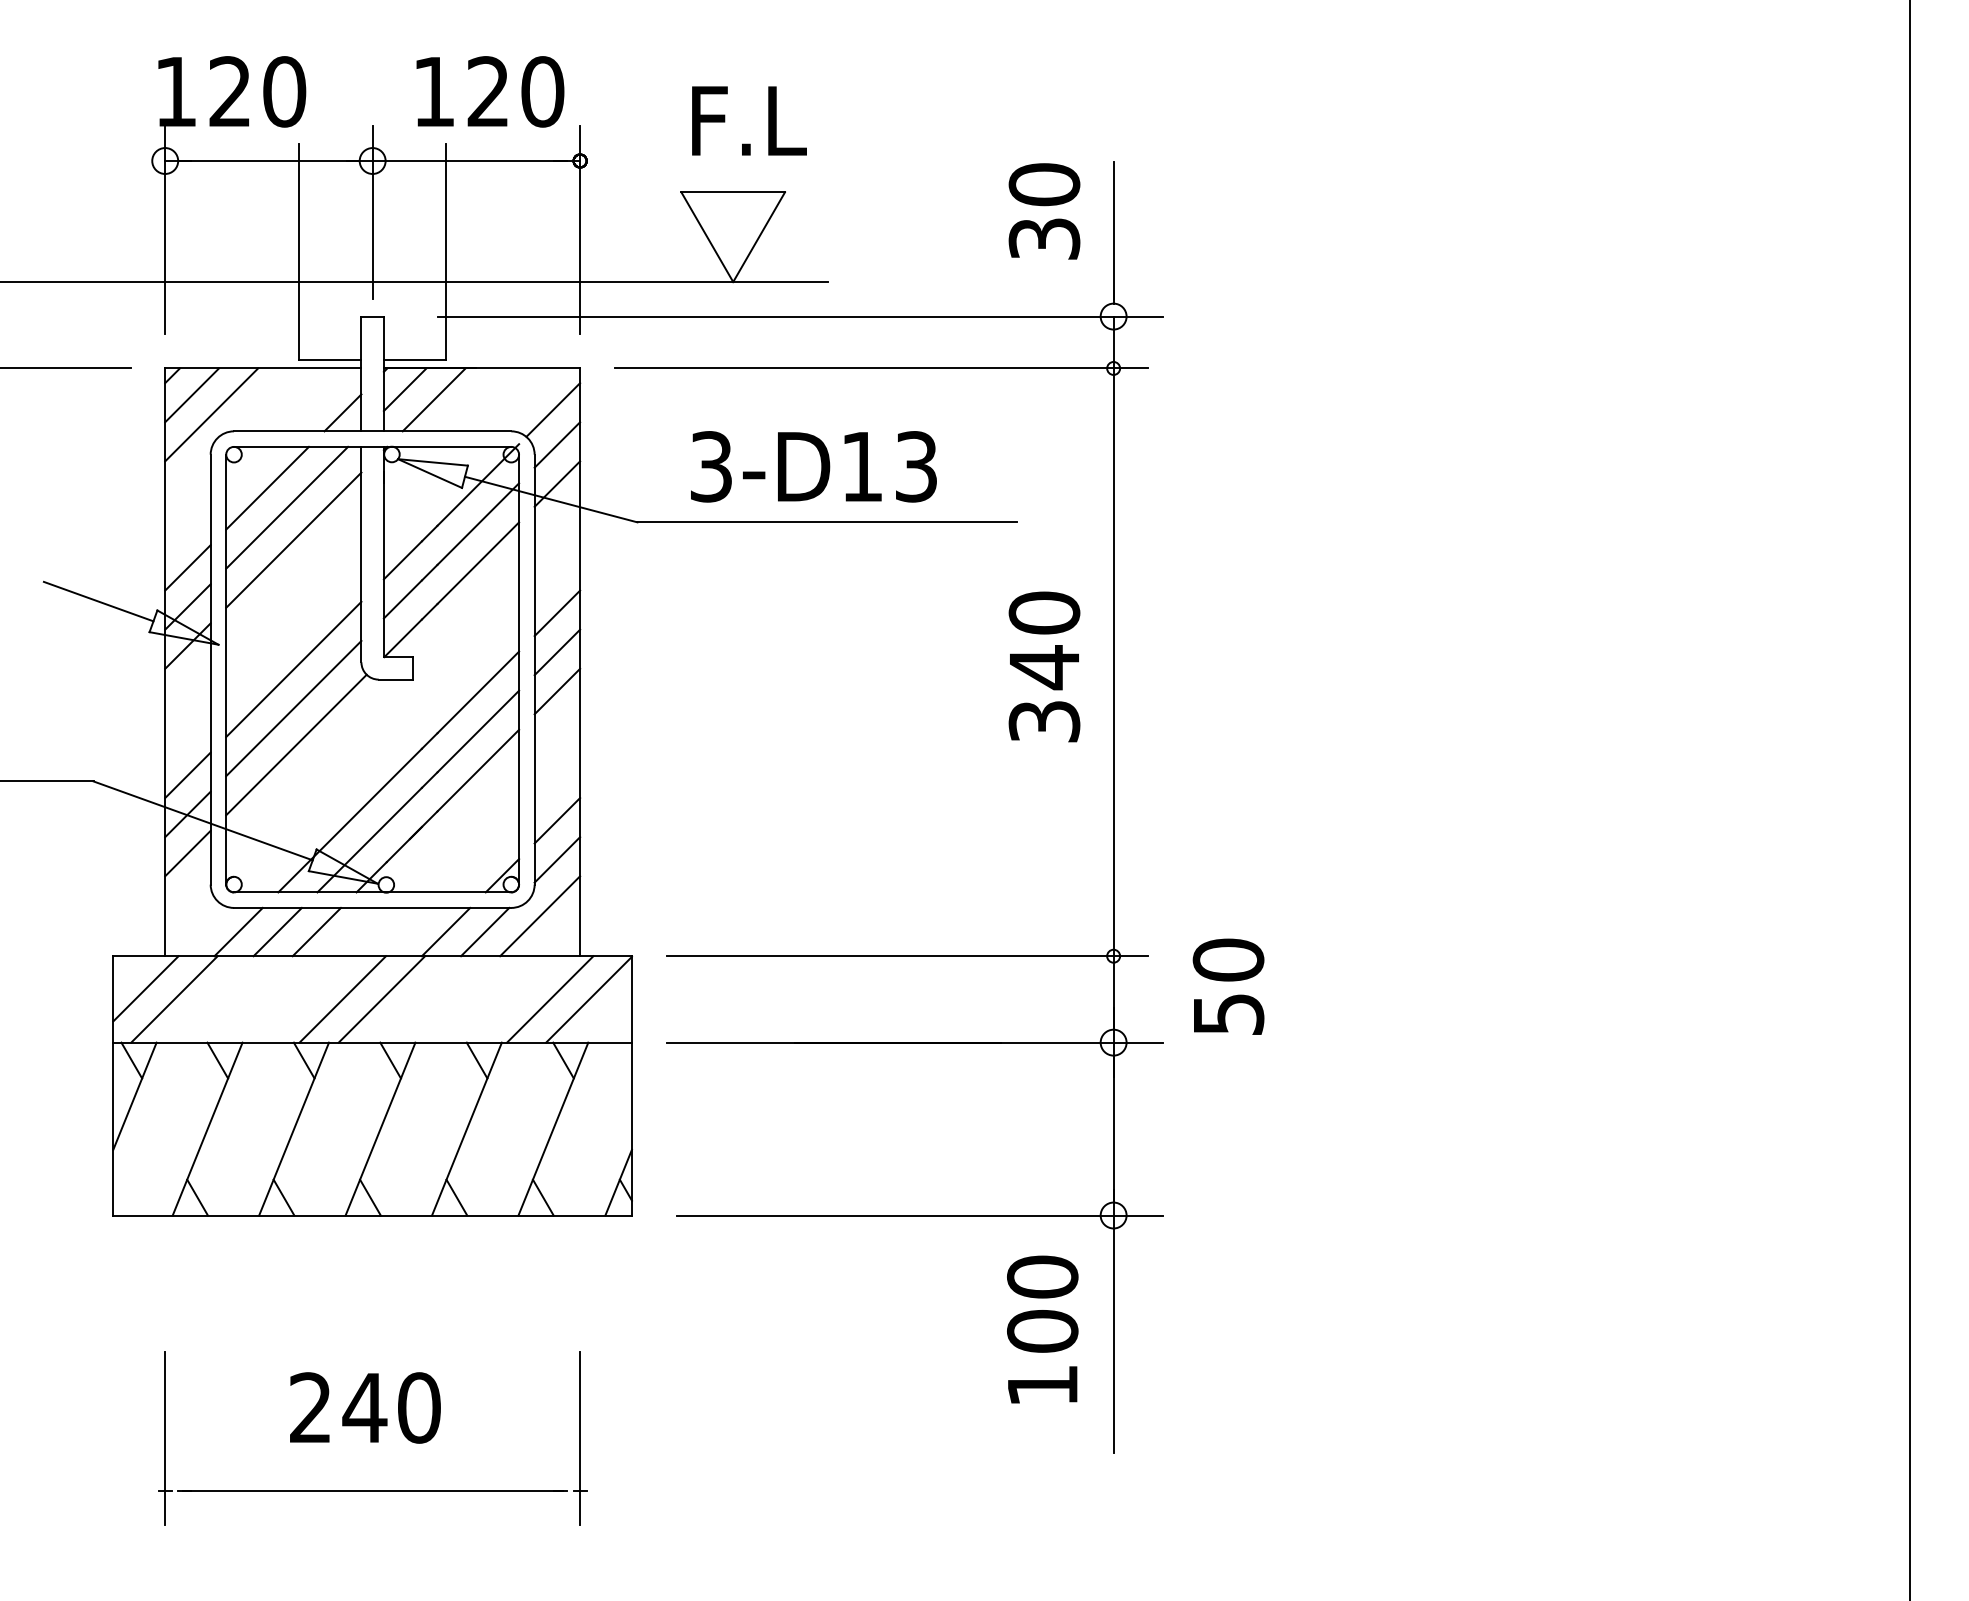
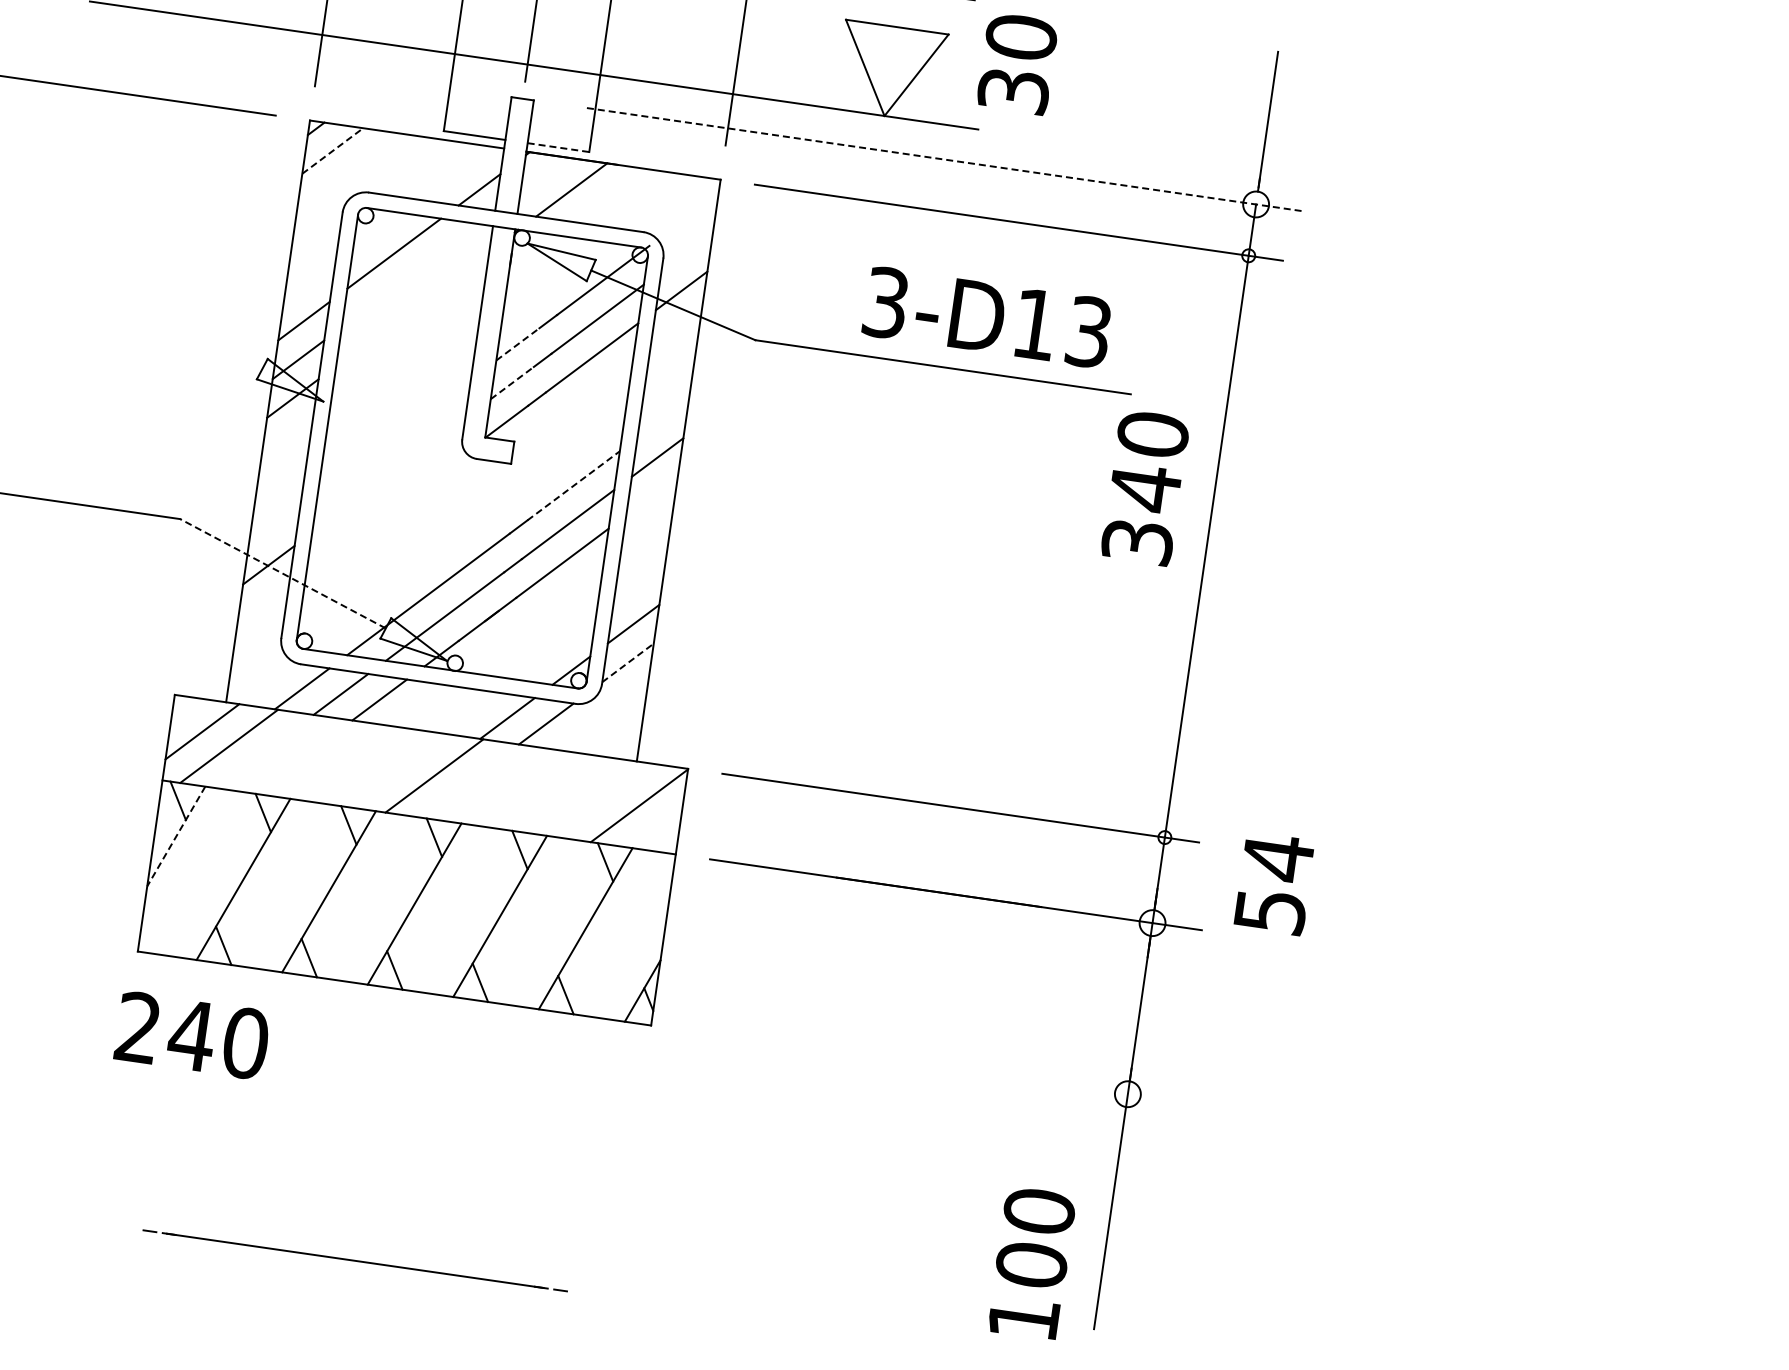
text: (1044, 211) -> (1017, 63), moved
line: (800, 316) -> (946, 159), solid -> dashed
line: (415, 359) -> (558, 147), solid -> dashed
line: (404, 389) -> (543, 175), removed
line: (192, 395) -> (333, 151), solid -> dashed
line: (553, 409) -> (688, 216), removed
line: (211, 414) -> (349, 172), removed
line: (557, 444) -> (687, 251), removed
text: (813, 466) -> (987, 317), moved
line: (287, 507) -> (411, 275), removed
line: (293, 539) -> (412, 308), removed
line: (402, 560) -> (517, 344), solid -> dashed
line: (402, 599) -> (511, 383), solid -> dashed
line: (98, 601) -> (210, 341), removed
line: (557, 613) -> (663, 419), removed
text: (1044, 666) -> (1145, 487), moved
line: (293, 669) -> (394, 436), removed
line: (557, 691) -> (652, 496), removed
line: (478, 692) -> (573, 485), solid -> dashed
line: (293, 708) -> (388, 475), removed
line: (296, 744) -> (386, 511), removed
line: (187, 775) -> (273, 526), removed
line: (202, 820) -> (282, 573), solid -> dashed
line: (187, 853) -> (262, 603), removed
line: (557, 859) -> (628, 662), solid -> dashed
line: (540, 916) -> (603, 716), removed
text: (1228, 959) -> (1278, 857), 50 -> 54
line: (342, 999) -> (395, 770), removed
line: (550, 999) -> (601, 800), removed
line: (135, 1096) -> (176, 836), solid -> dashed
line: (920, 1215) -> (936, 1066), removed
text: (1042, 1329) -> (1031, 1263), moved
text: (365, 1407) -> (192, 1035), moved
line: (165, 1438) -> (157, 1179), removed
line: (580, 1438) -> (568, 1238), removed

